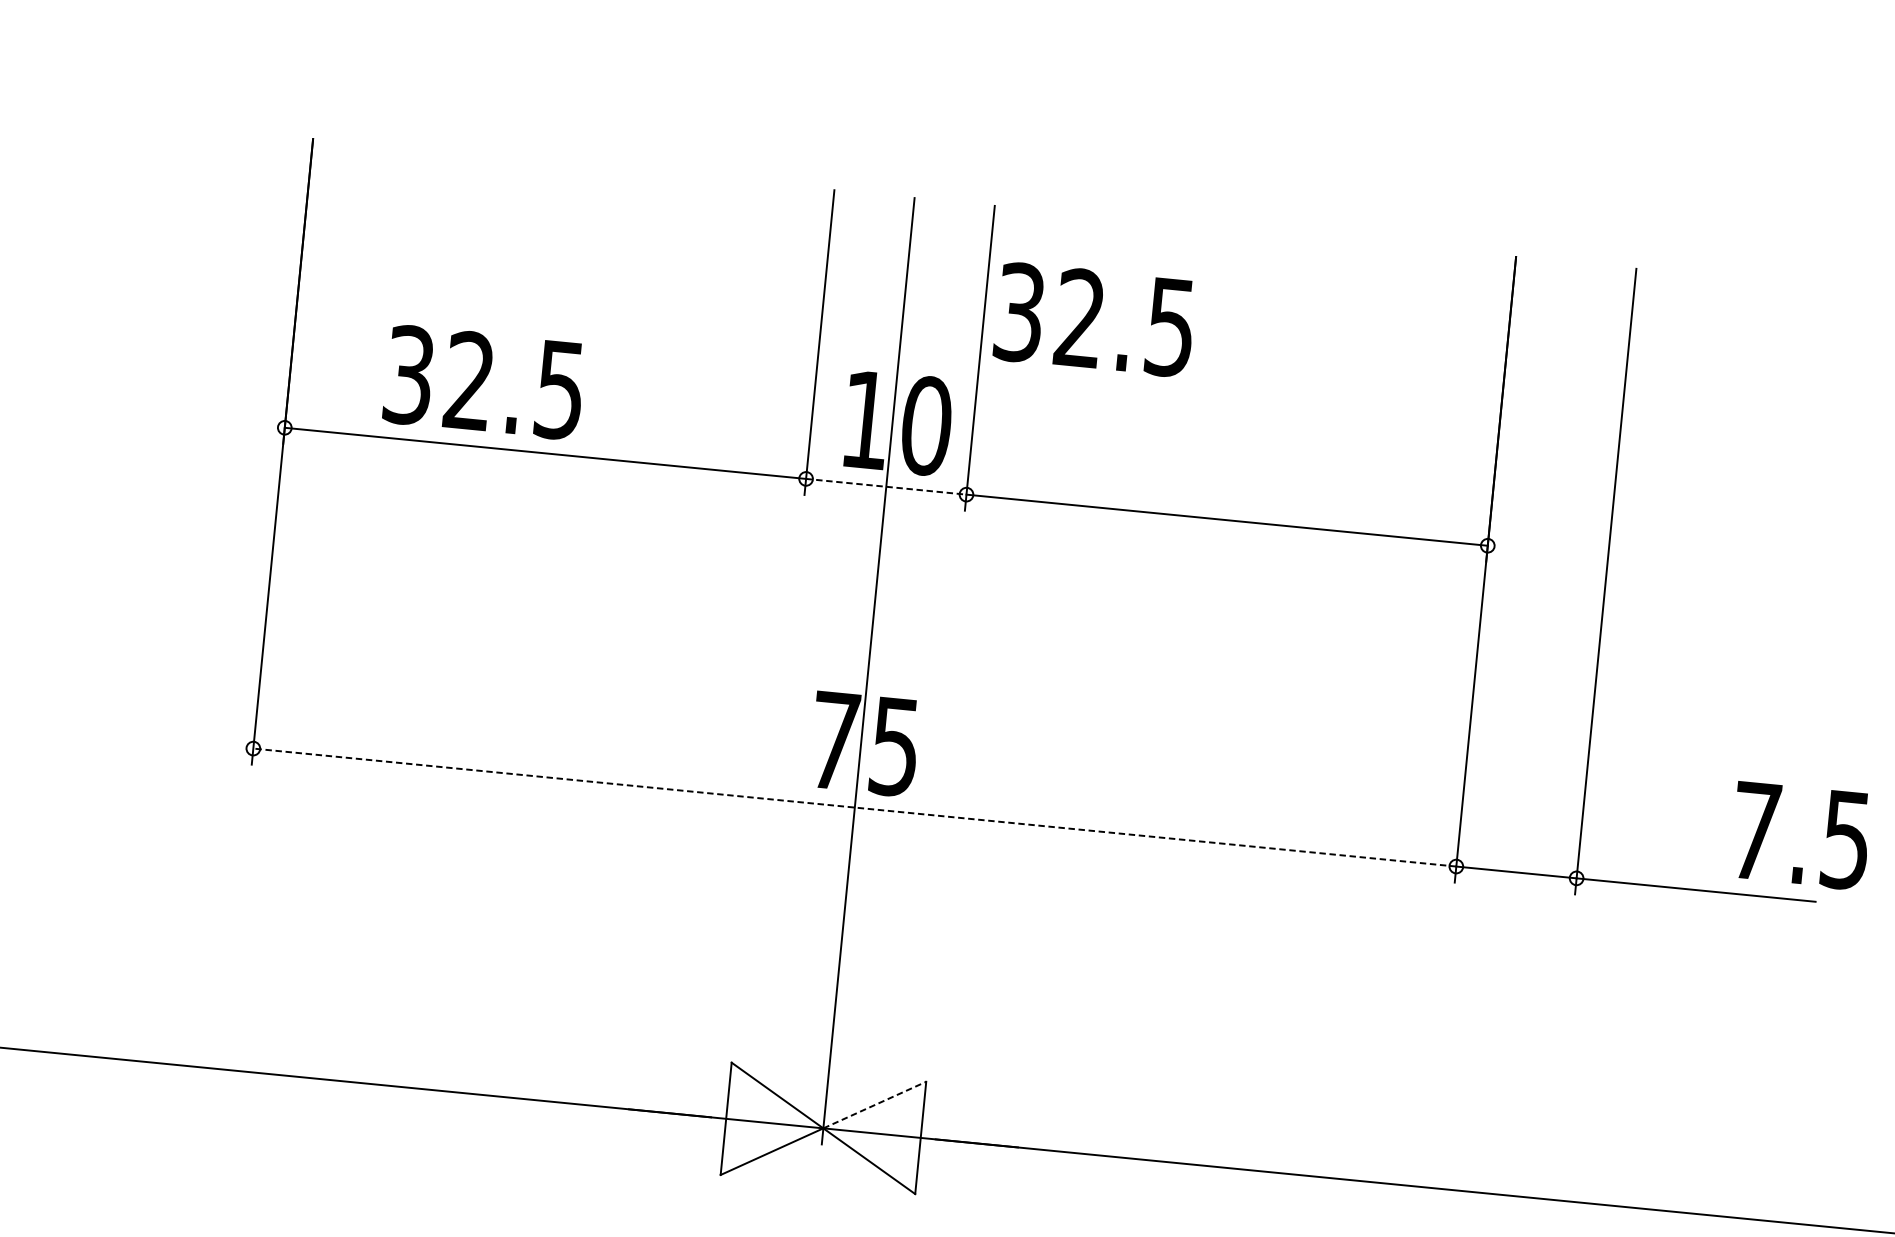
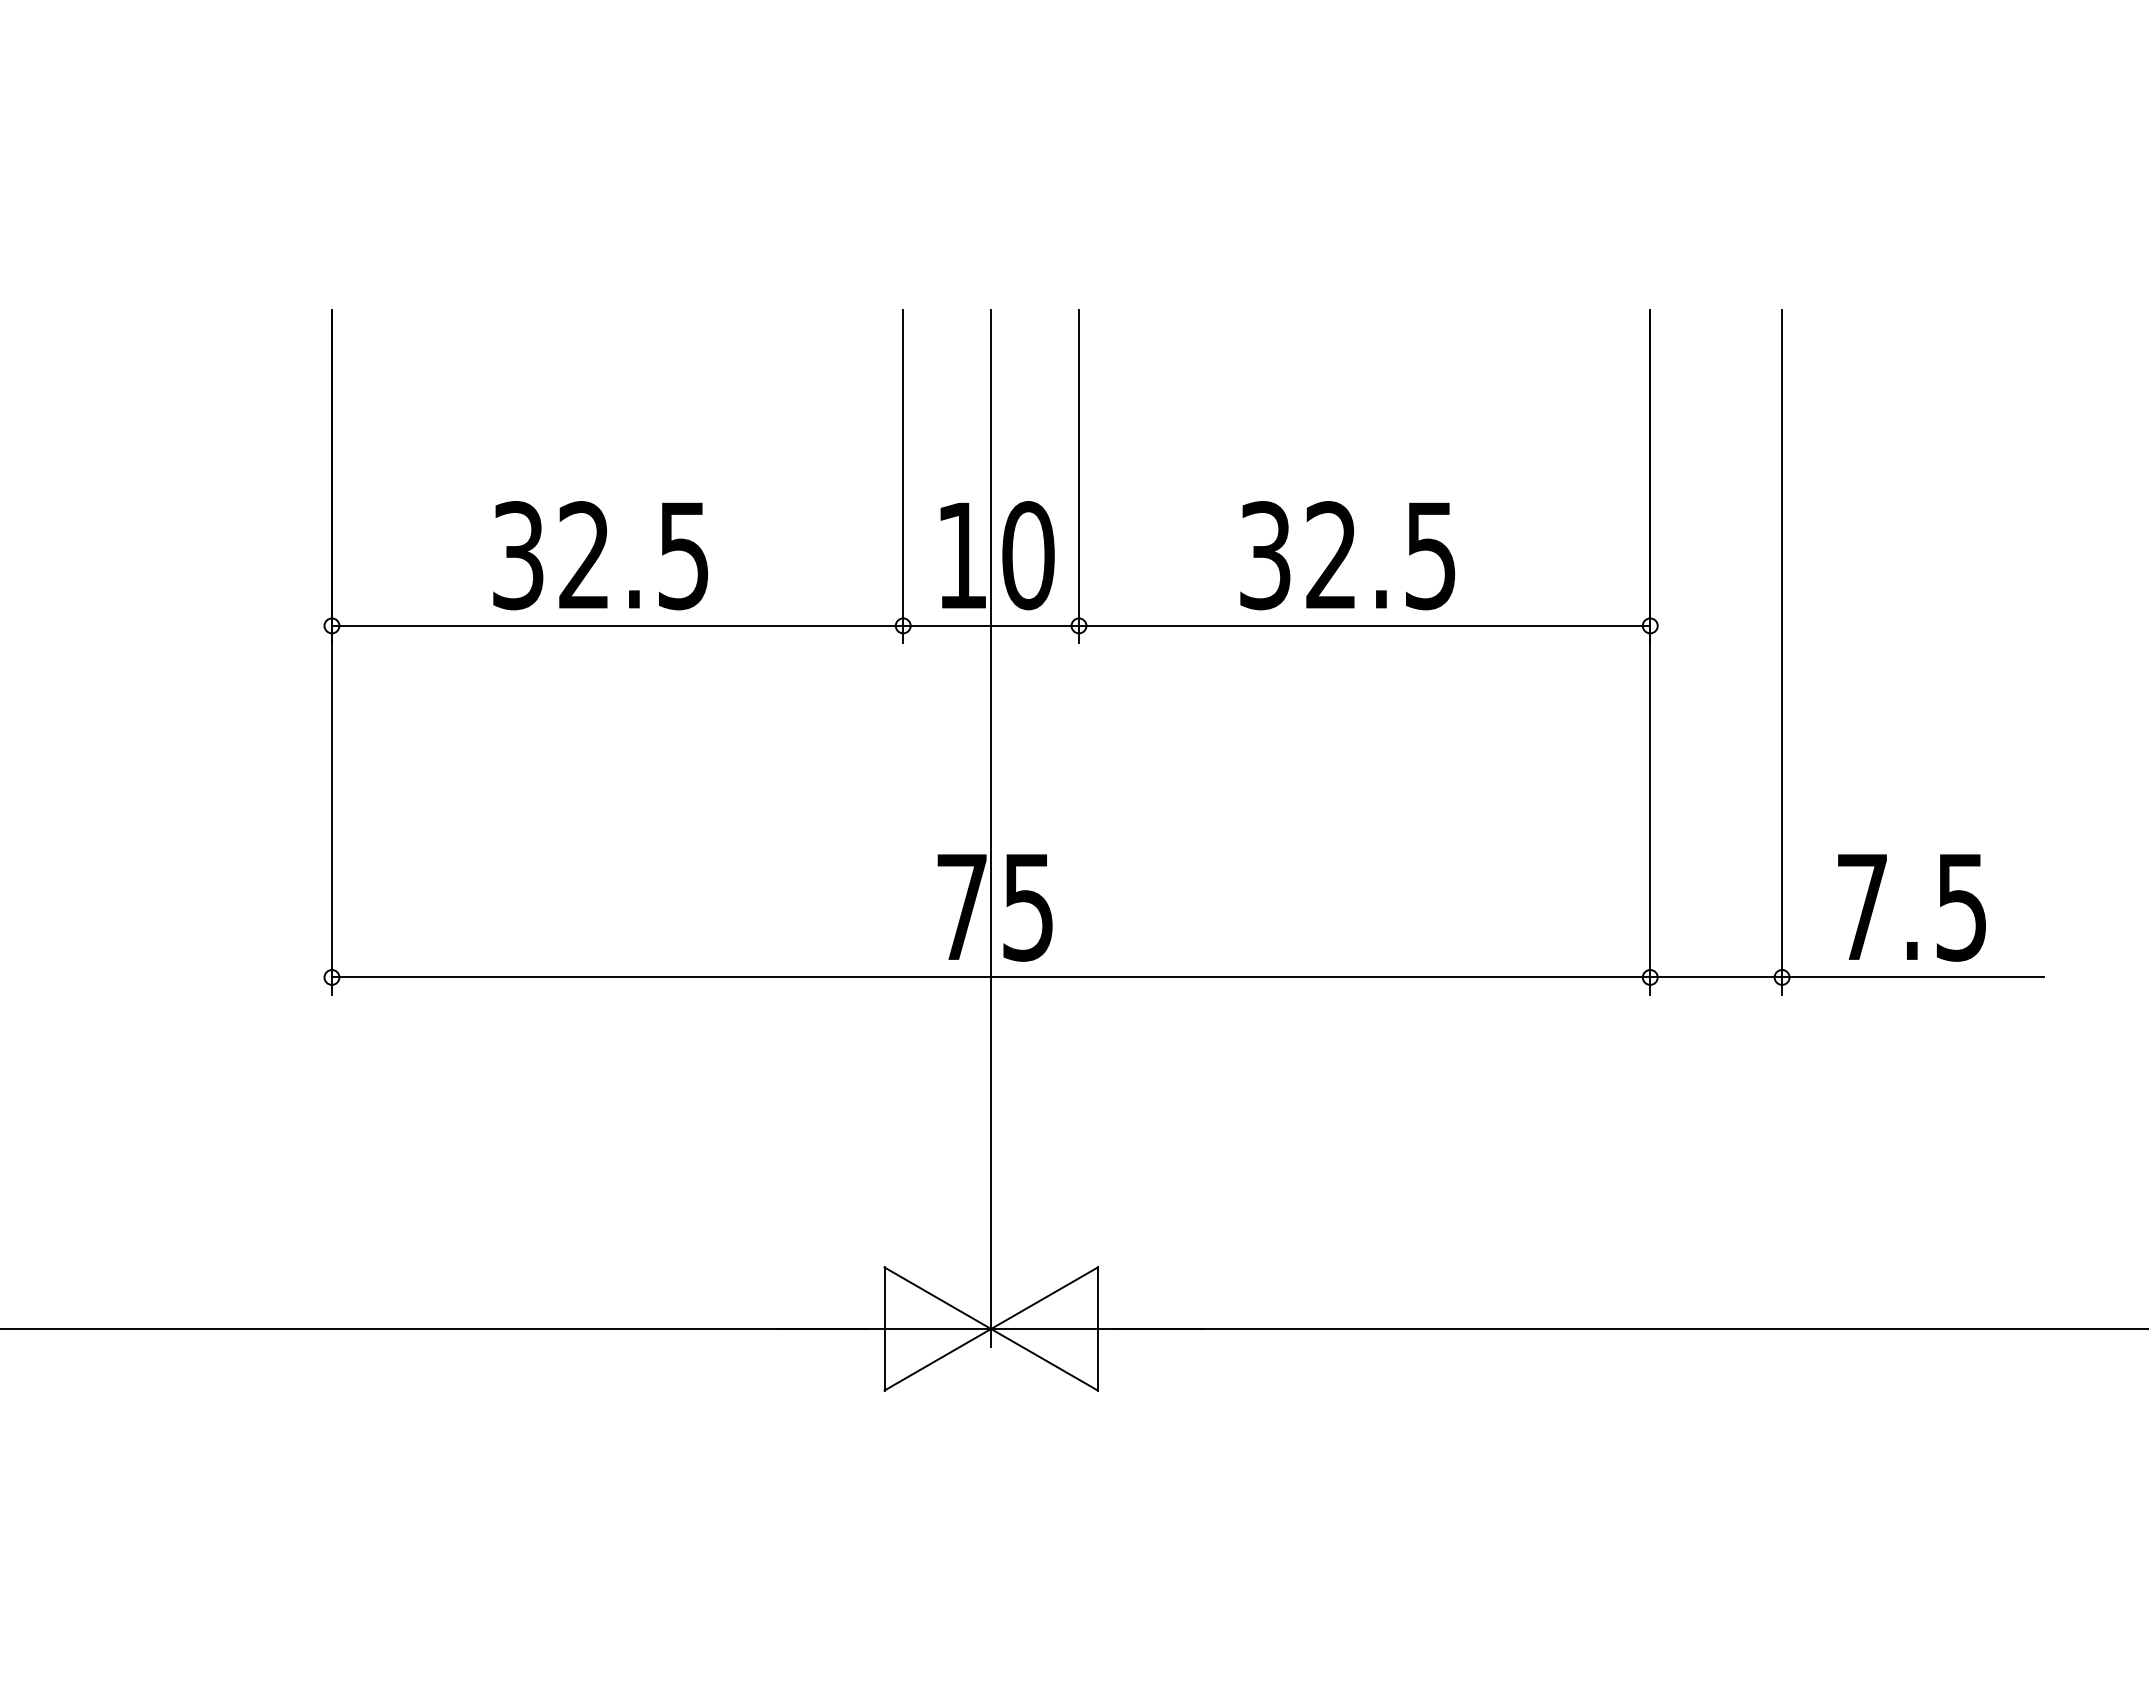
text: (1094, 319) -> (1347, 555), moved
text: (484, 382) -> (600, 555), moved
line: (886, 486) -> (991, 625), dashed -> solid
line: (854, 807) -> (990, 977), dashed -> solid
text: (1800, 835) -> (1911, 907), moved
line: (874, 1105) -> (1044, 1298), dashed -> solid

